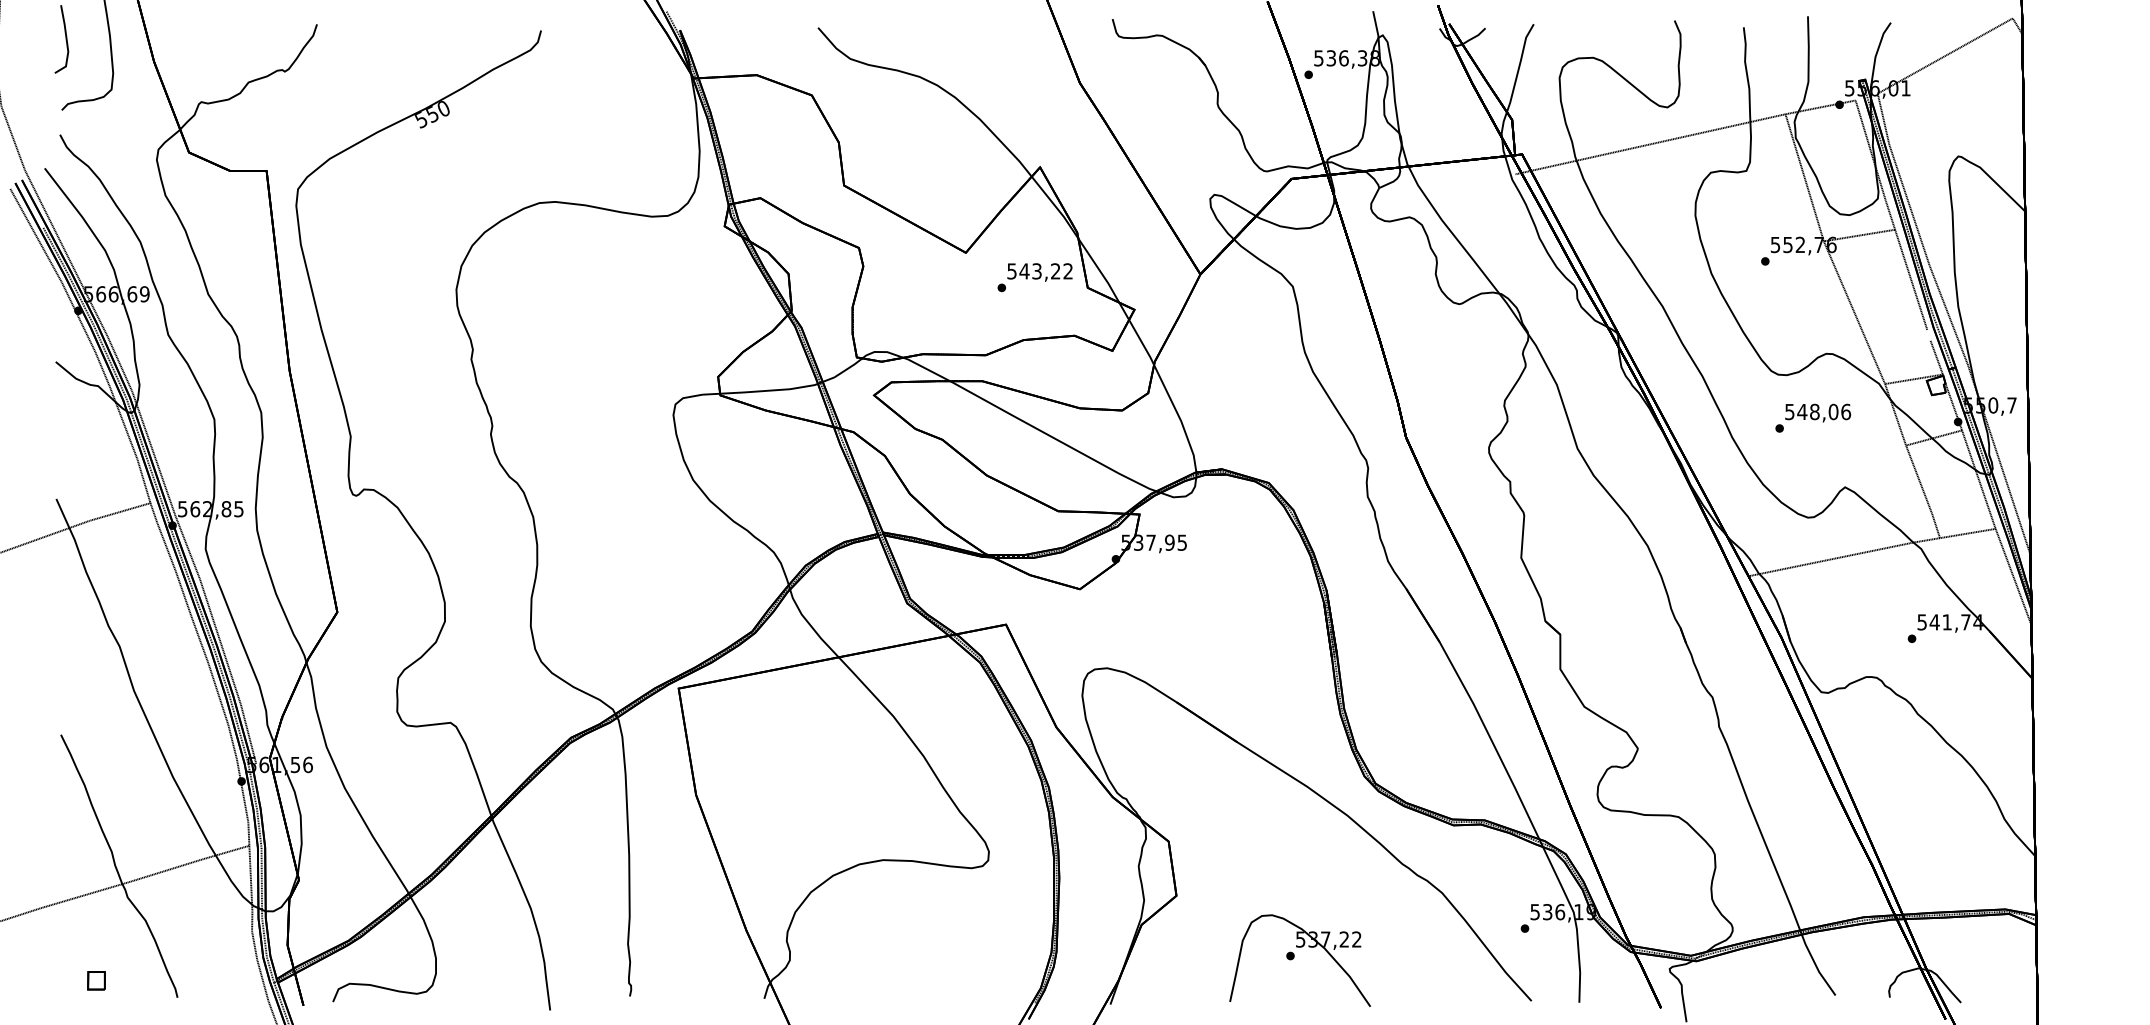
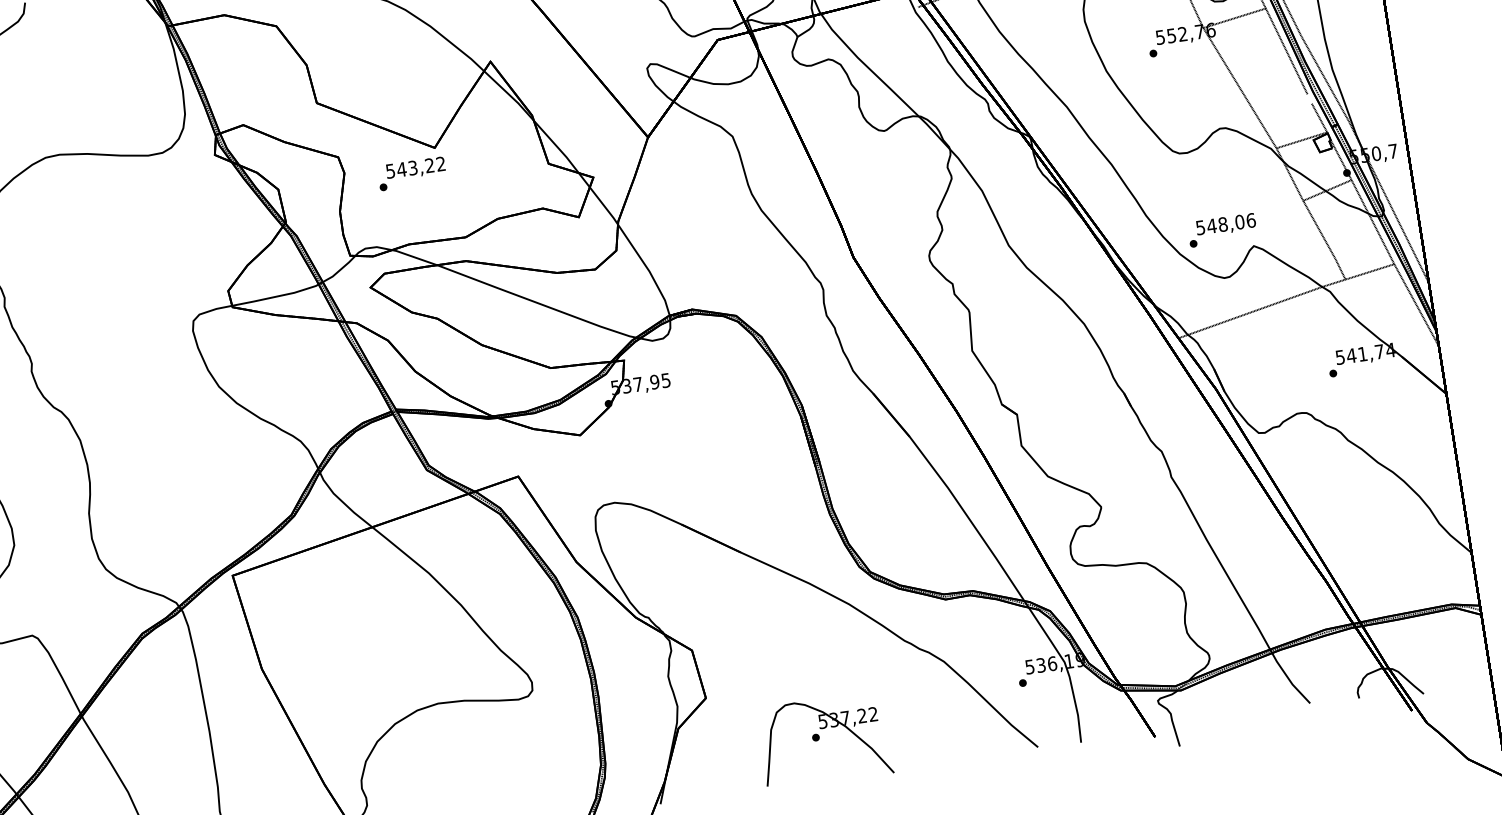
text: (1034, 277) -> (411, 173), moved
text: (1813, 417) -> (1222, 229), moved

